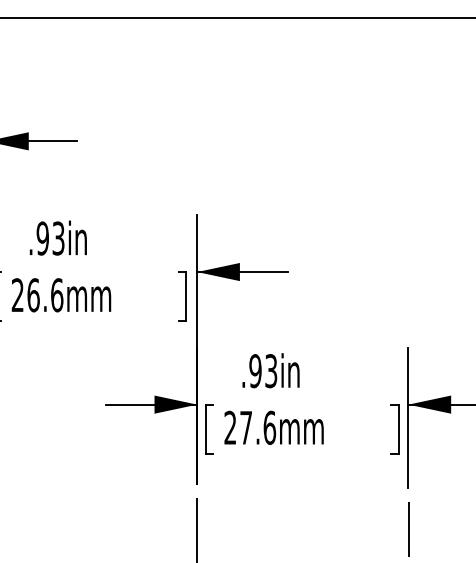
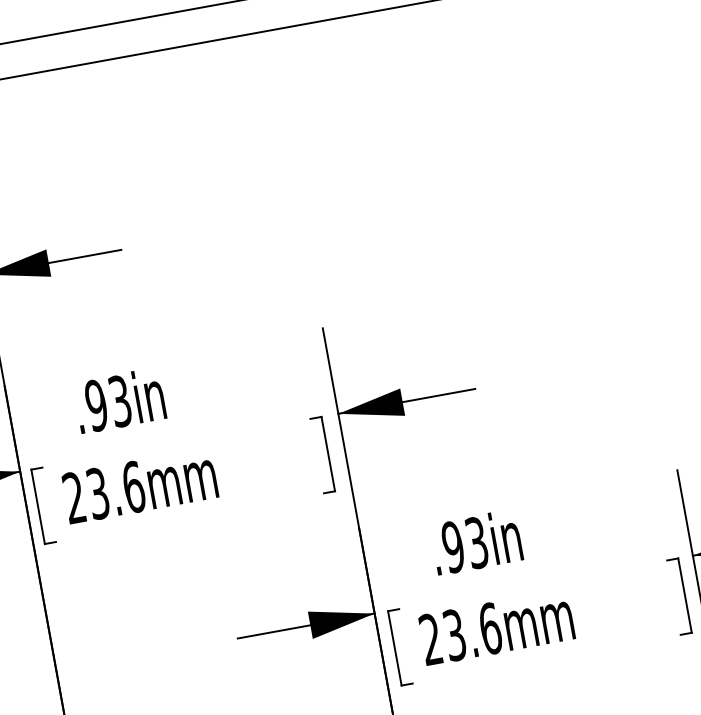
text: (33, 295) -> (98, 494), 26.6mm -> 23.6mm
text: (246, 427) -> (455, 634), 27.6mm -> 23.6mm

